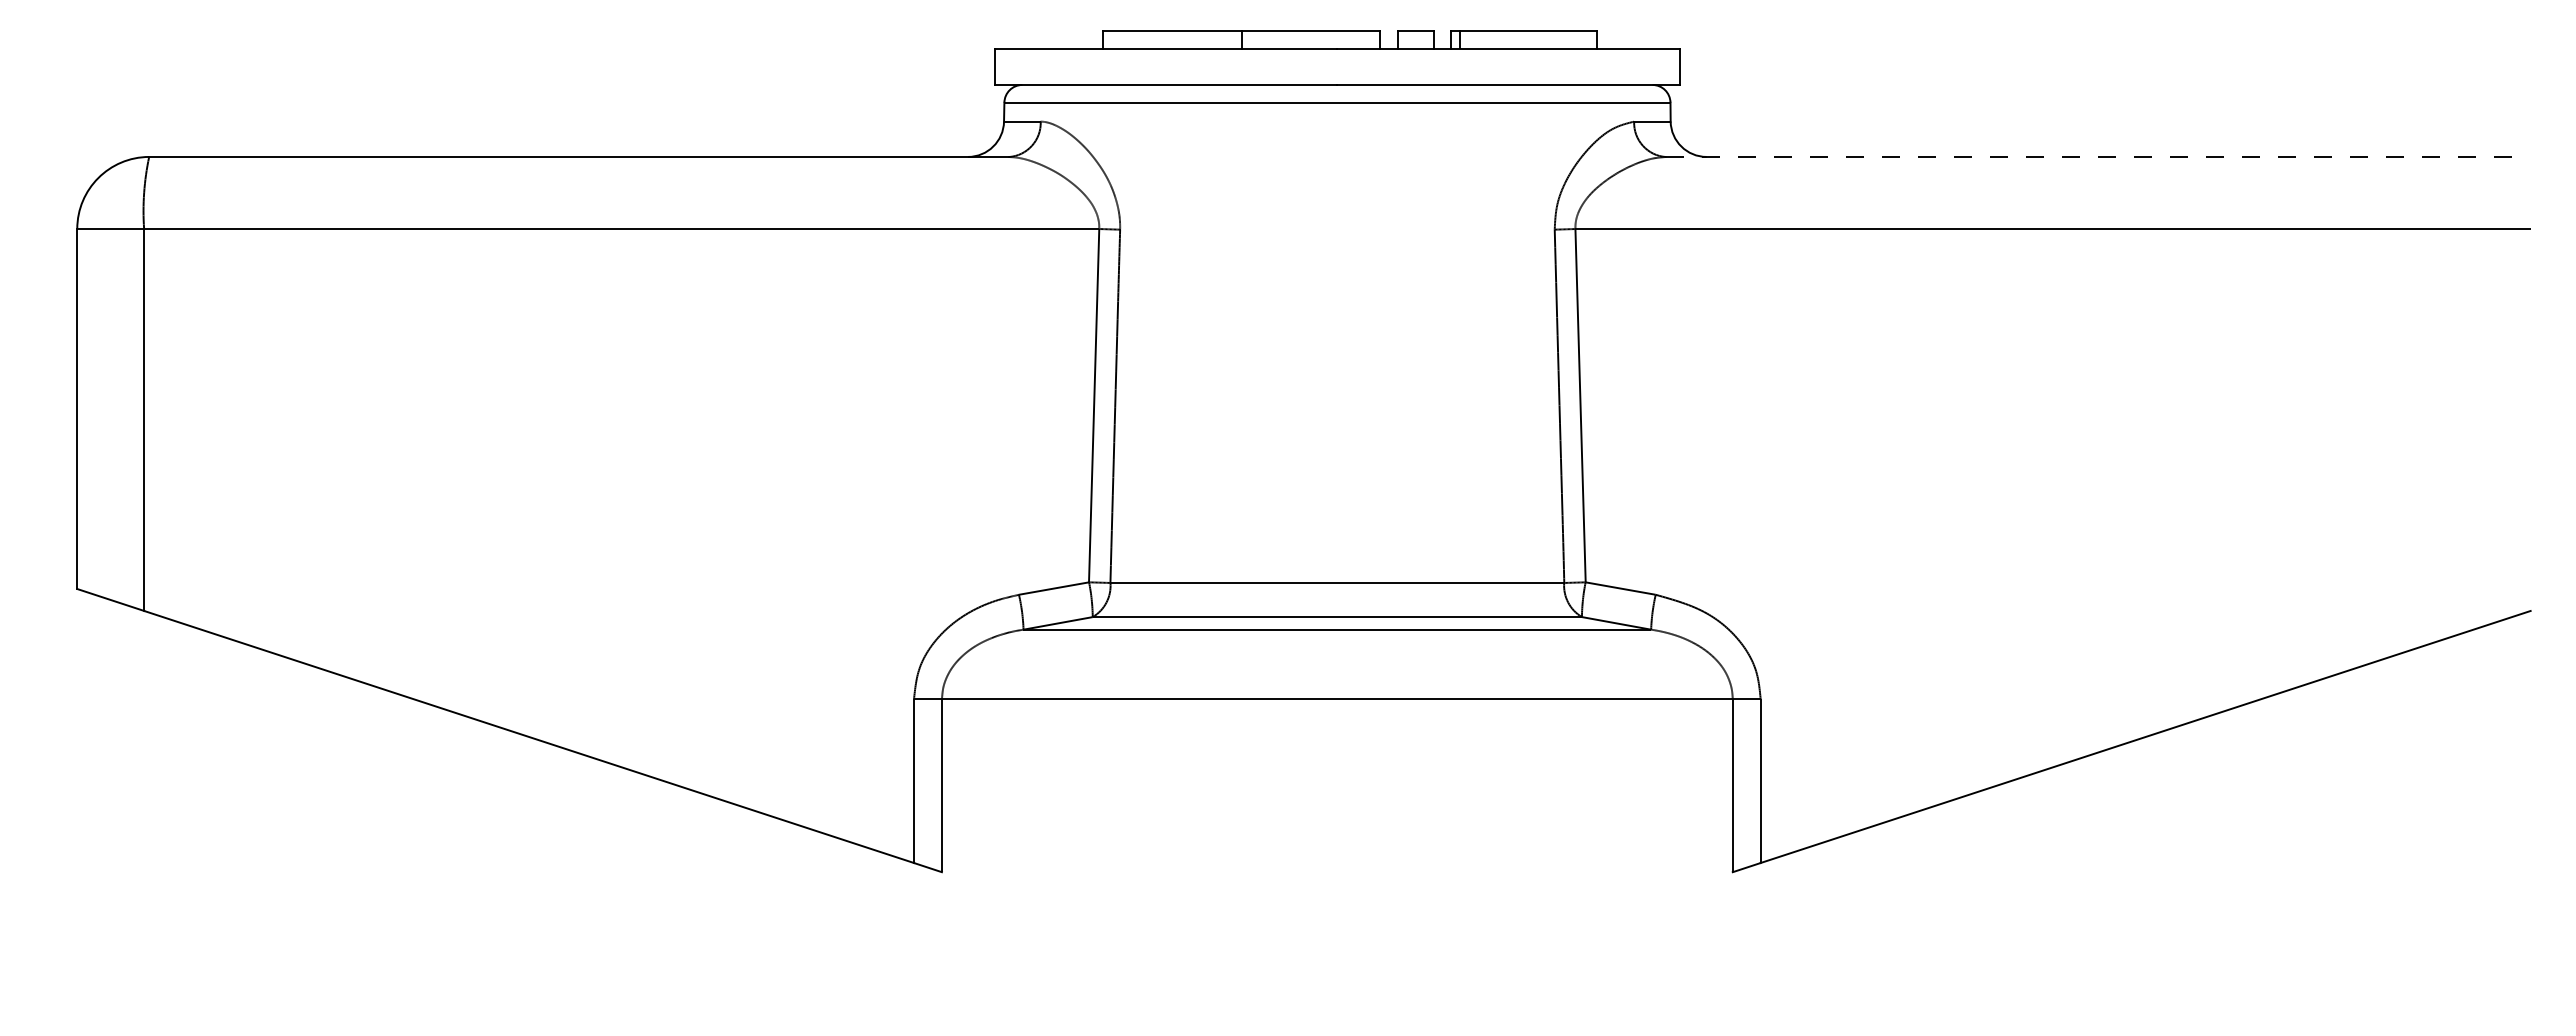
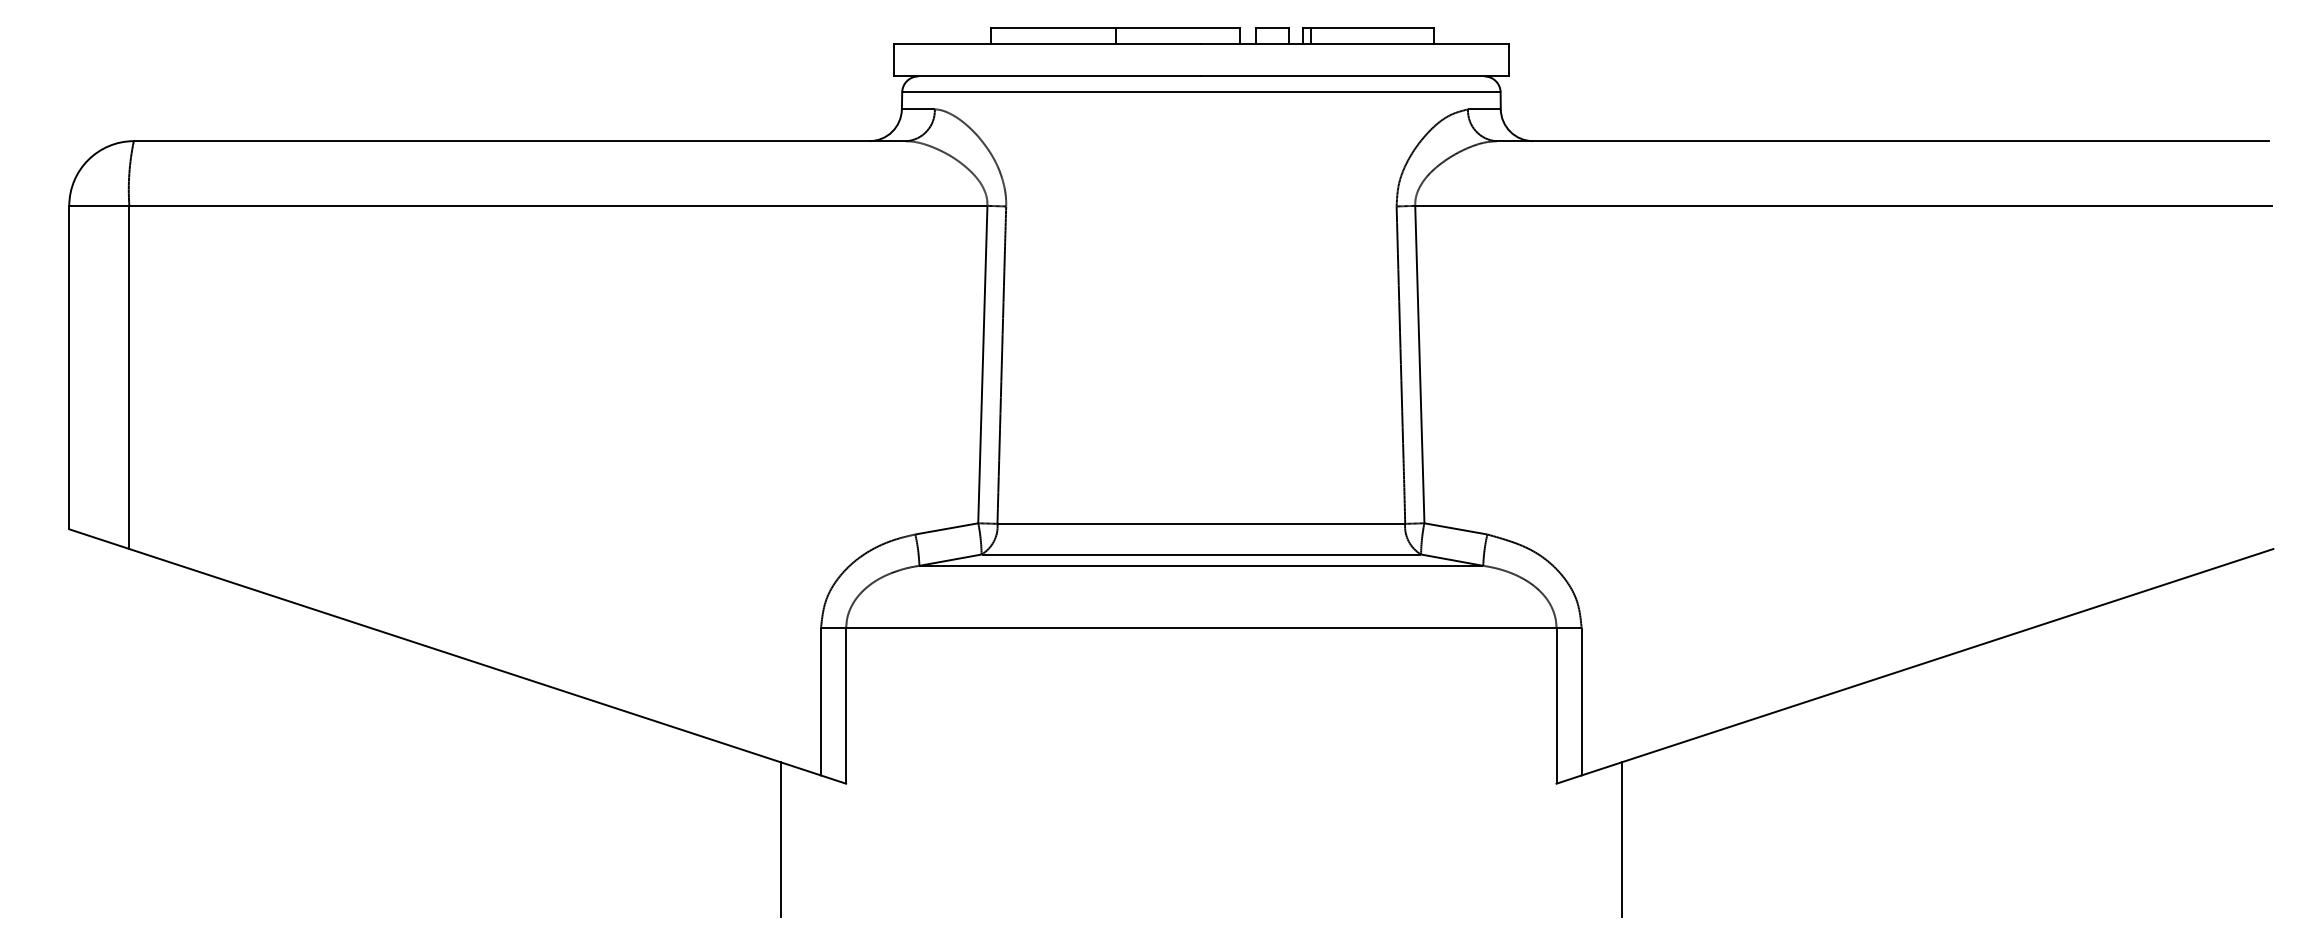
line: (2095, 156) -> (1882, 140), dashed -> solid
line: (869, 934) -> (781, 839), added
line: (1805, 934) -> (1621, 839), added

